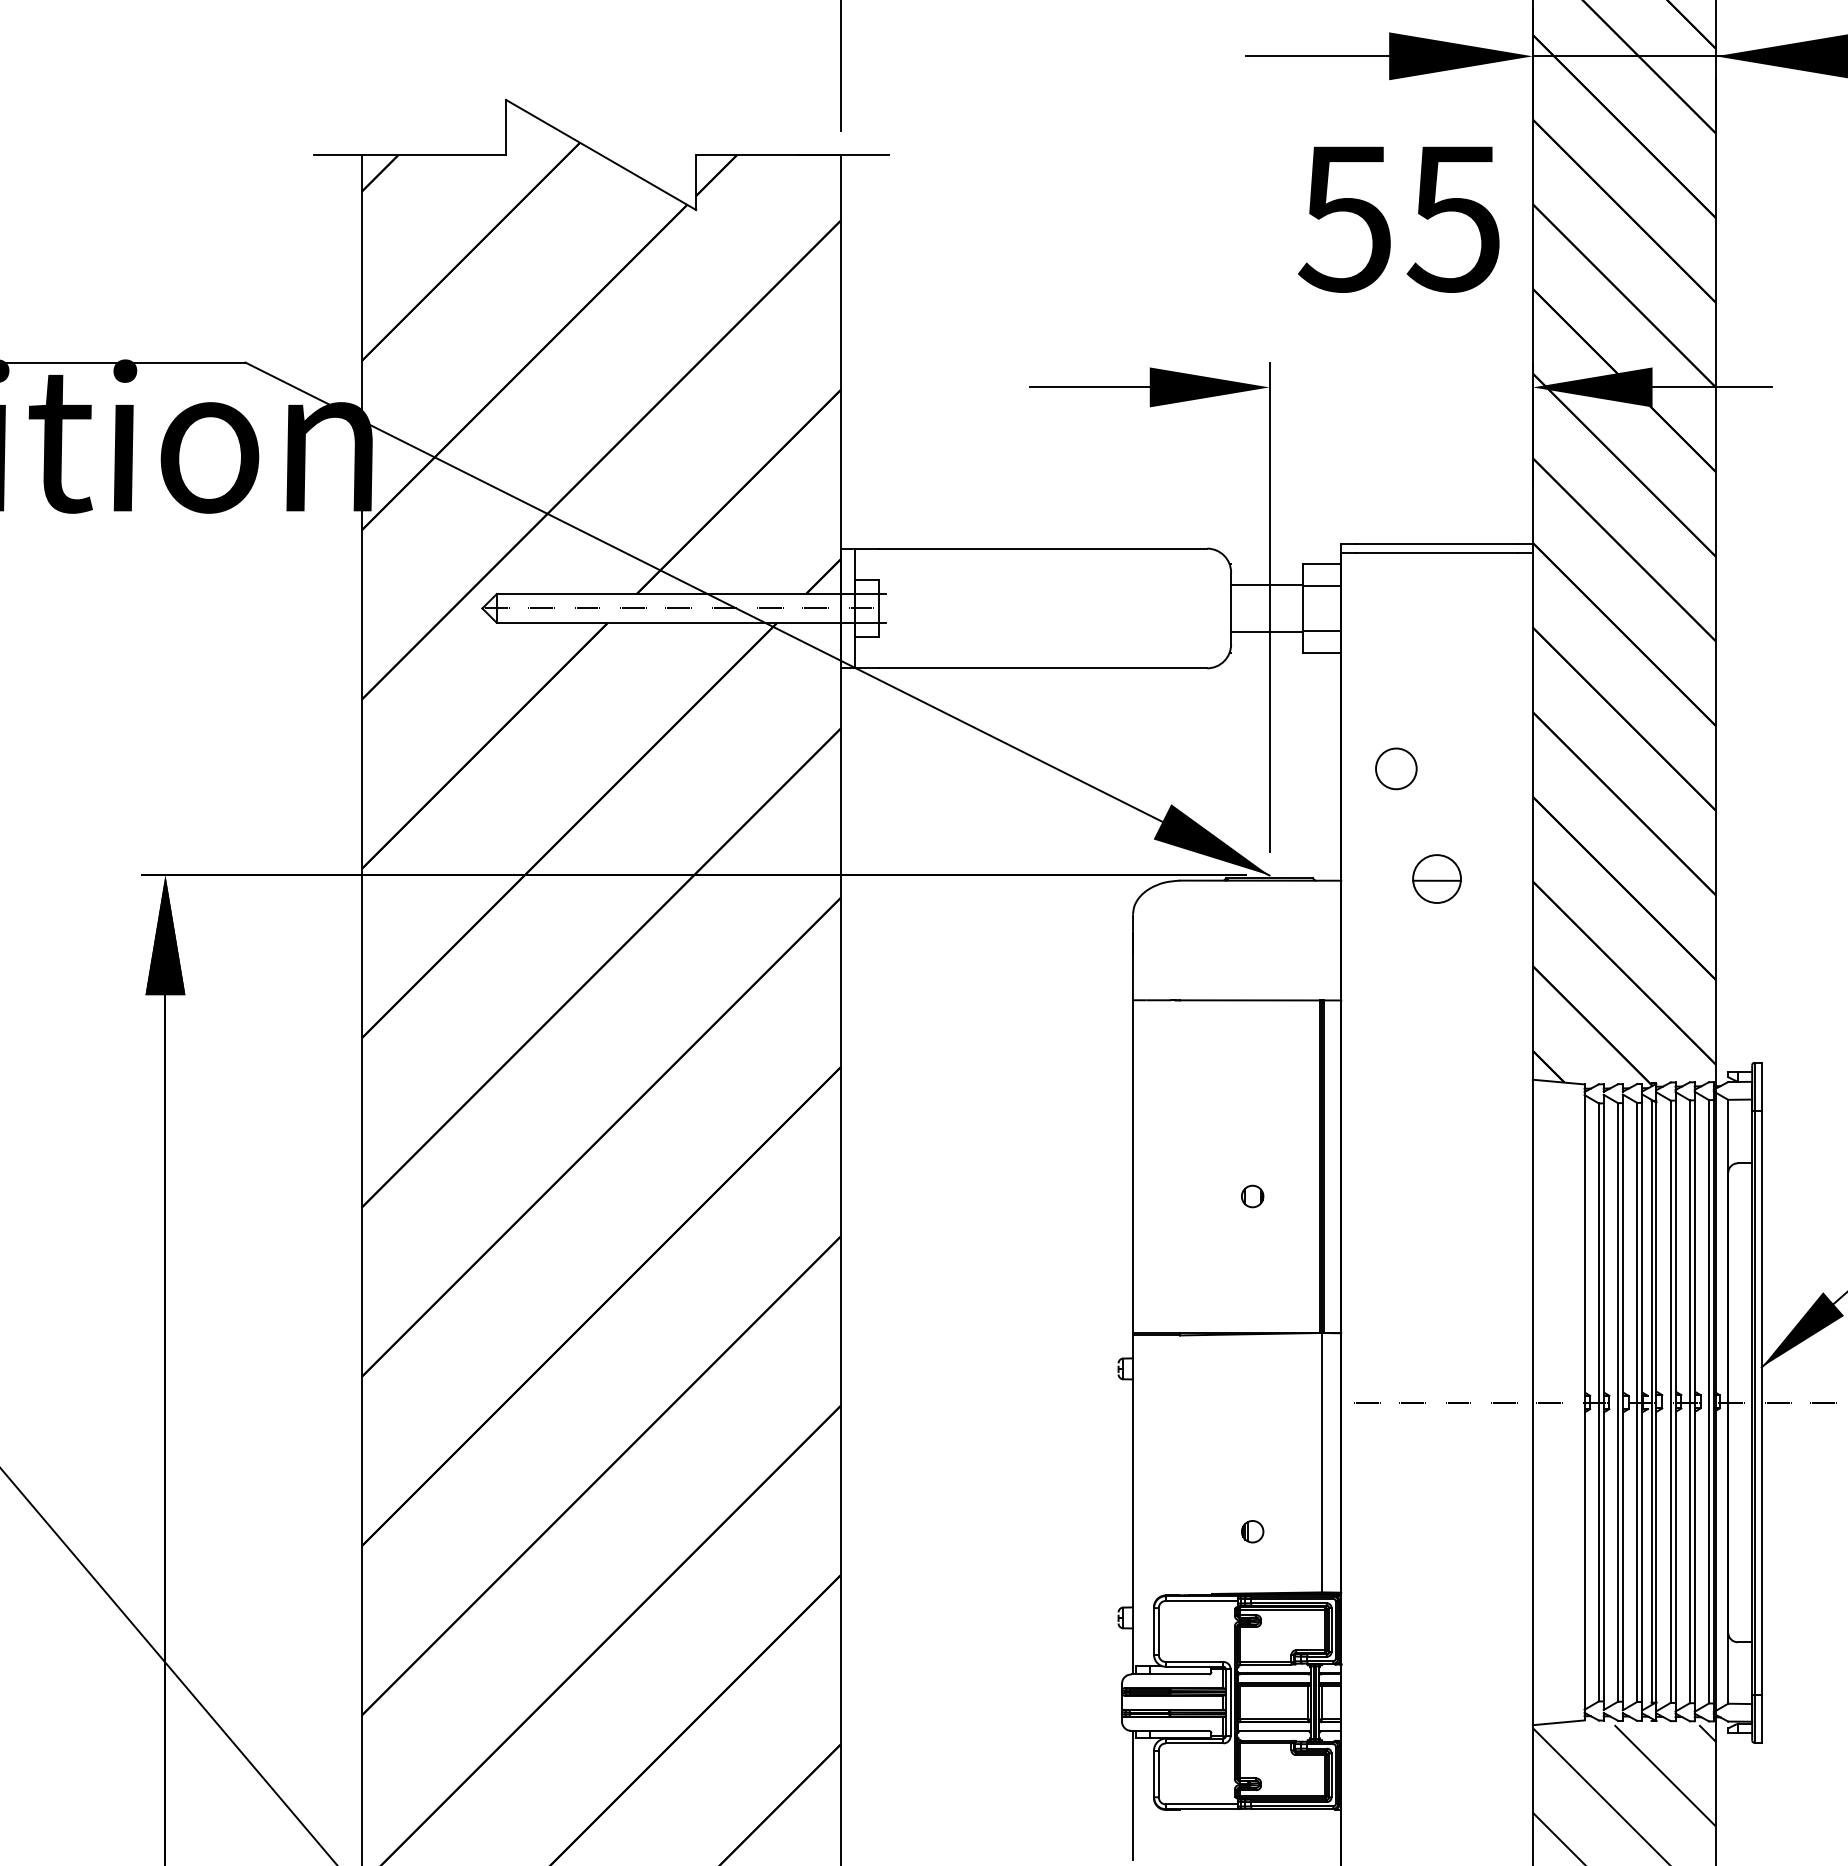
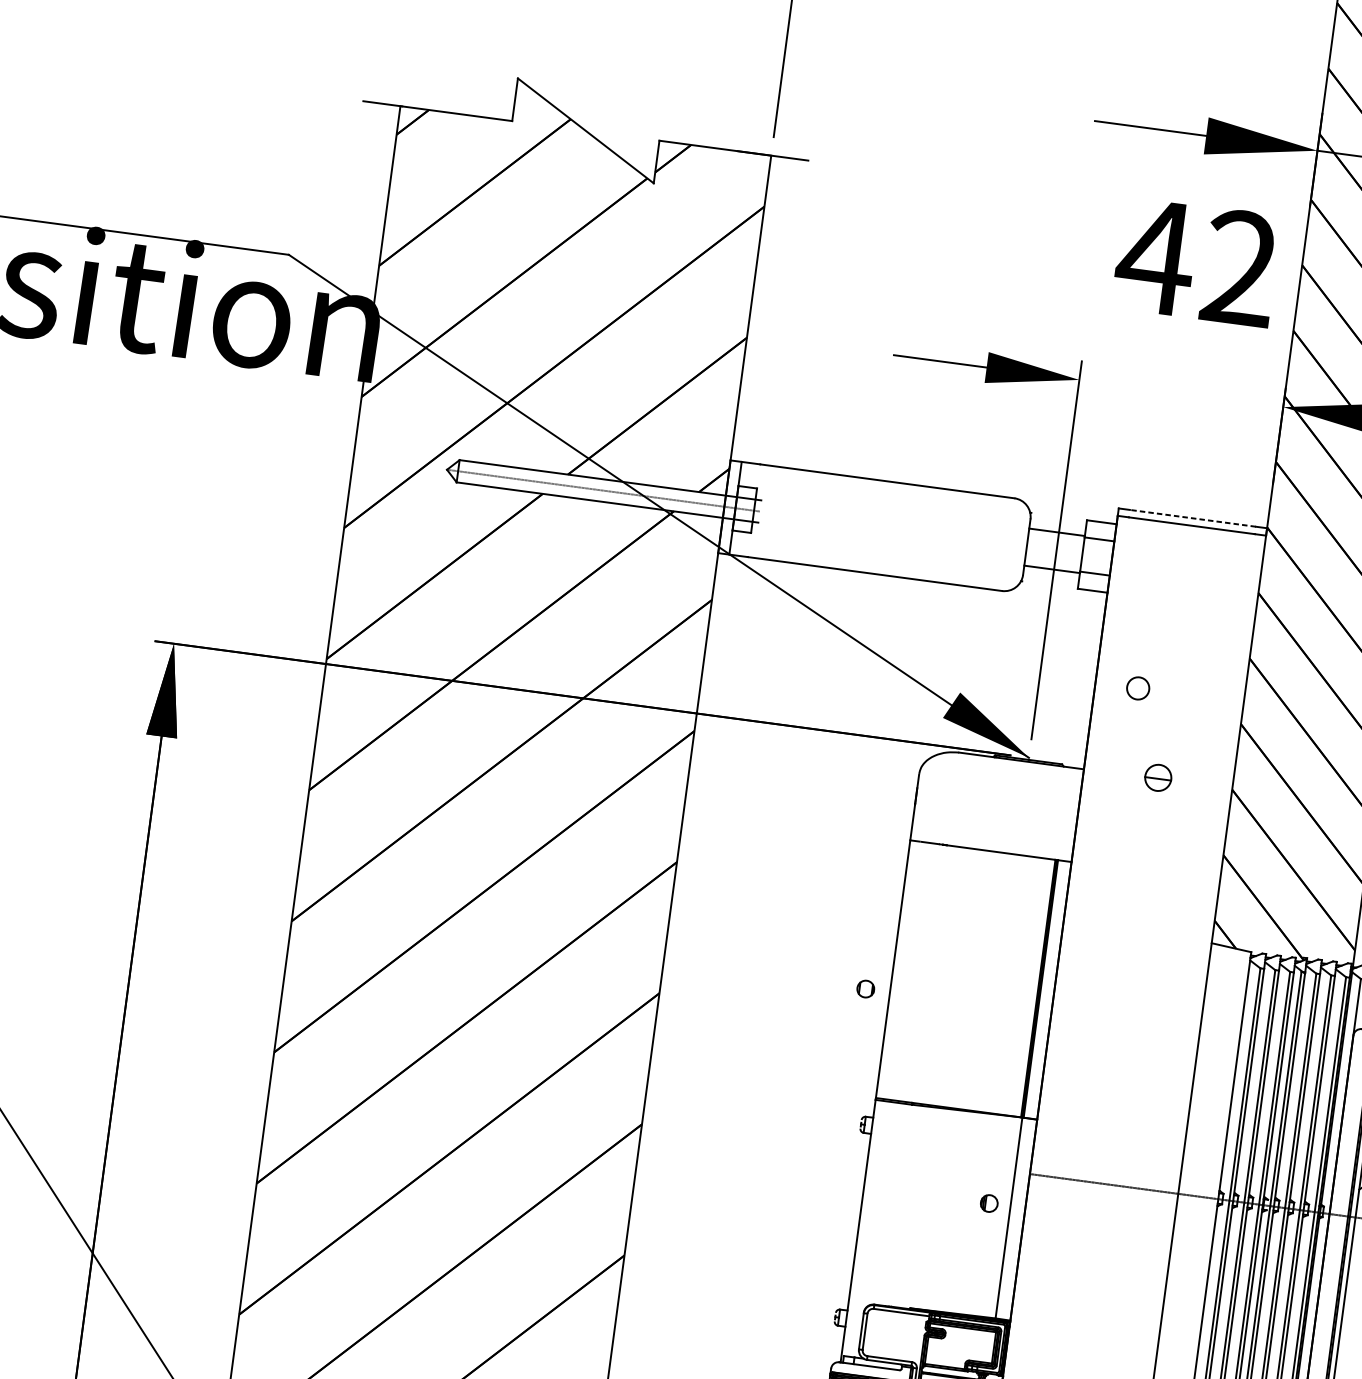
text: (1398, 218) -> (1196, 262), 55 -> 42
line: (1436, 543) -> (1192, 518), solid -> dashed
circle: (1396, 768) -> (1138, 688), size x0.7
part: (1436, 878) -> (1157, 777), size x0.7
part: (1252, 1196) -> (865, 989), moved
part: (1252, 1531) -> (989, 1203), moved

